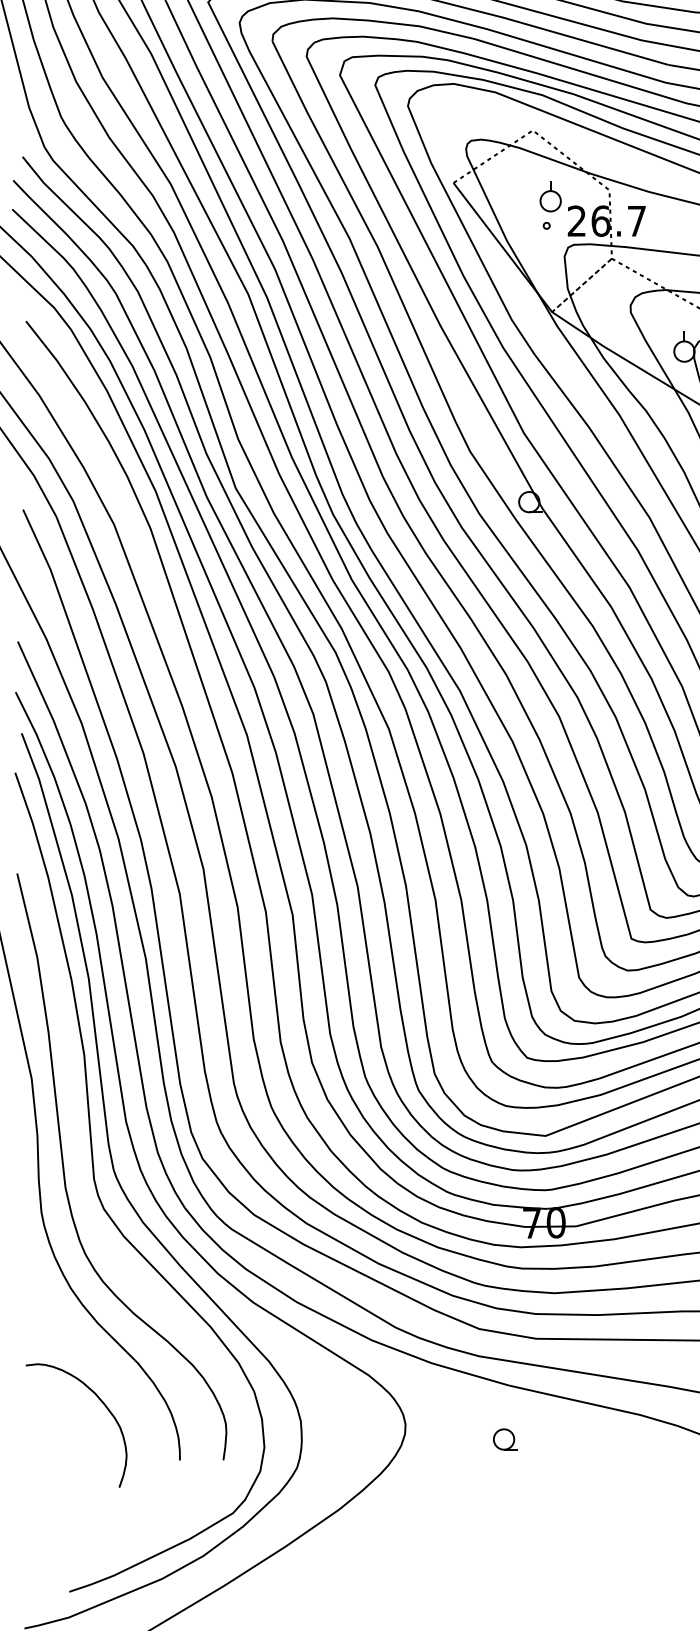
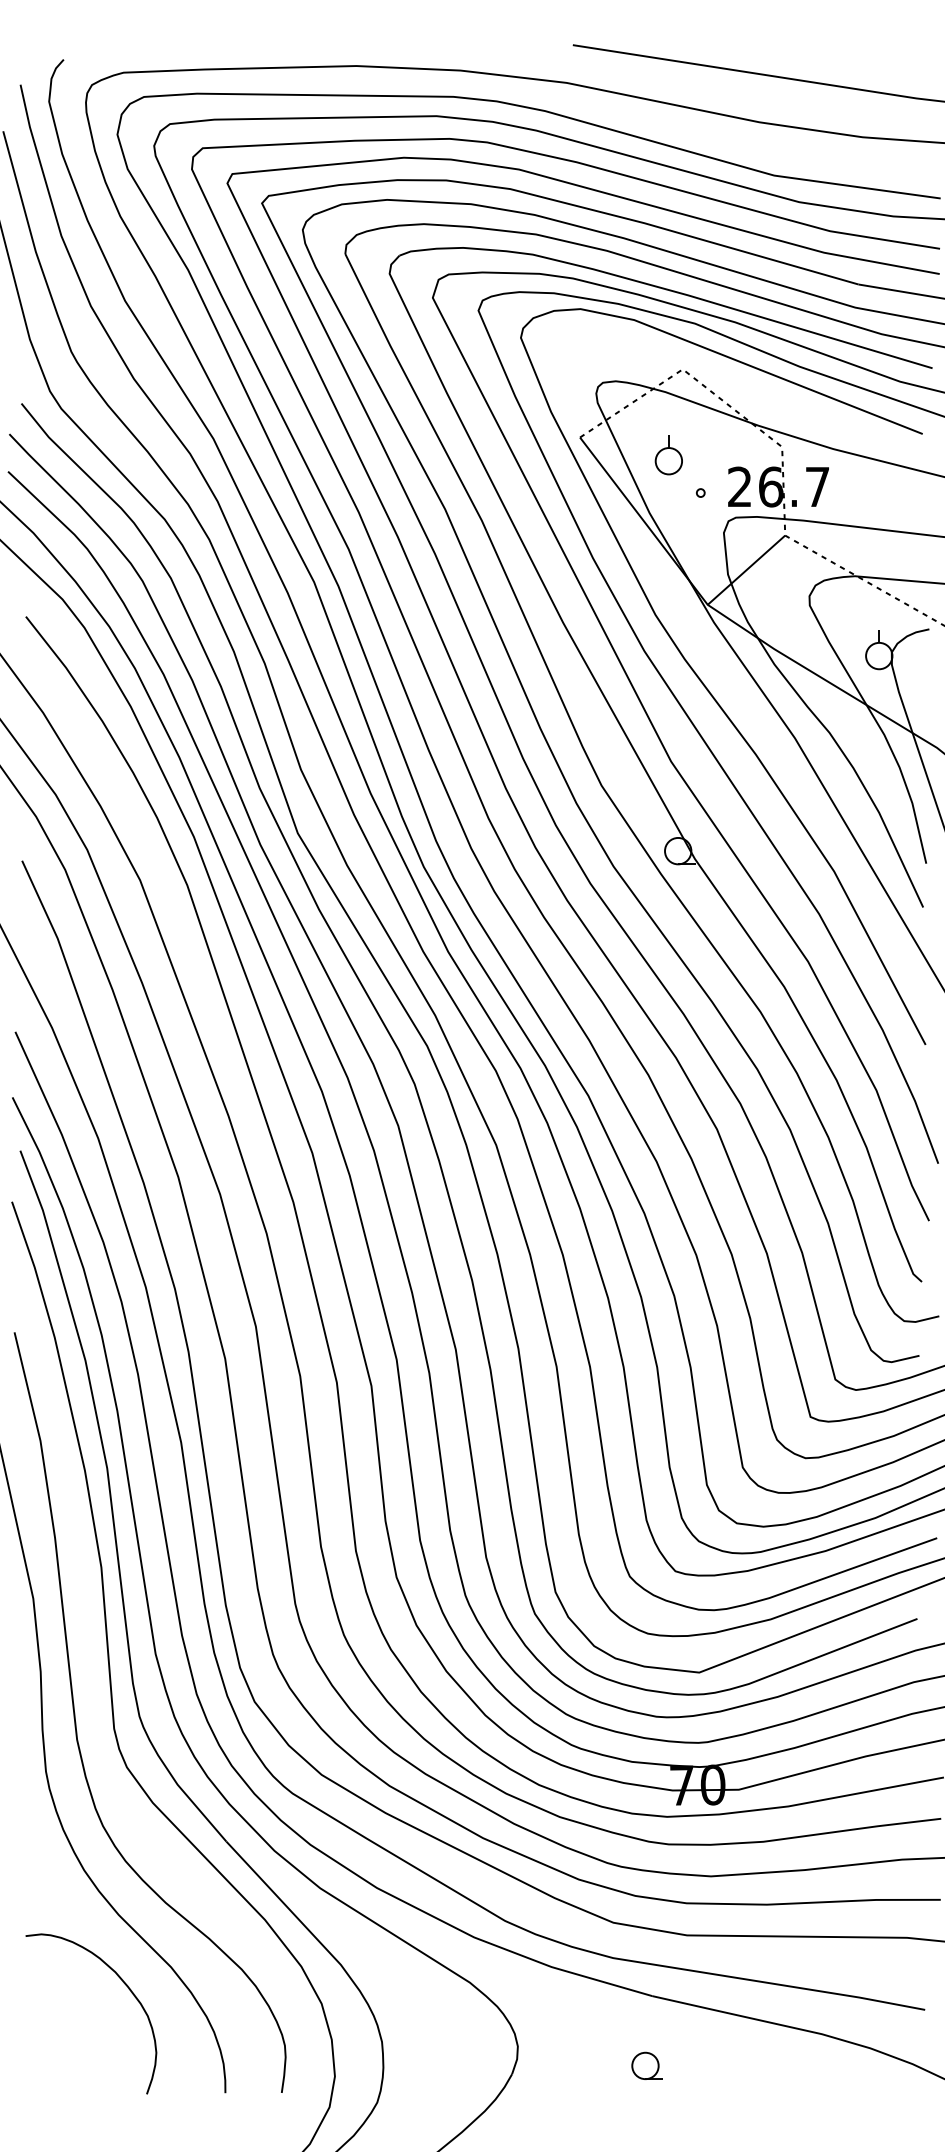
part: (550, 196) -> (668, 455), moved
line: (582, 285) -> (746, 570), dashed -> solid
curve: (101, 1402) -> (123, 1983), moved

